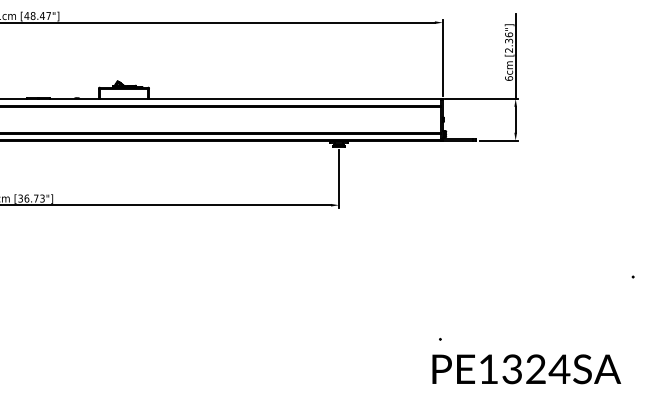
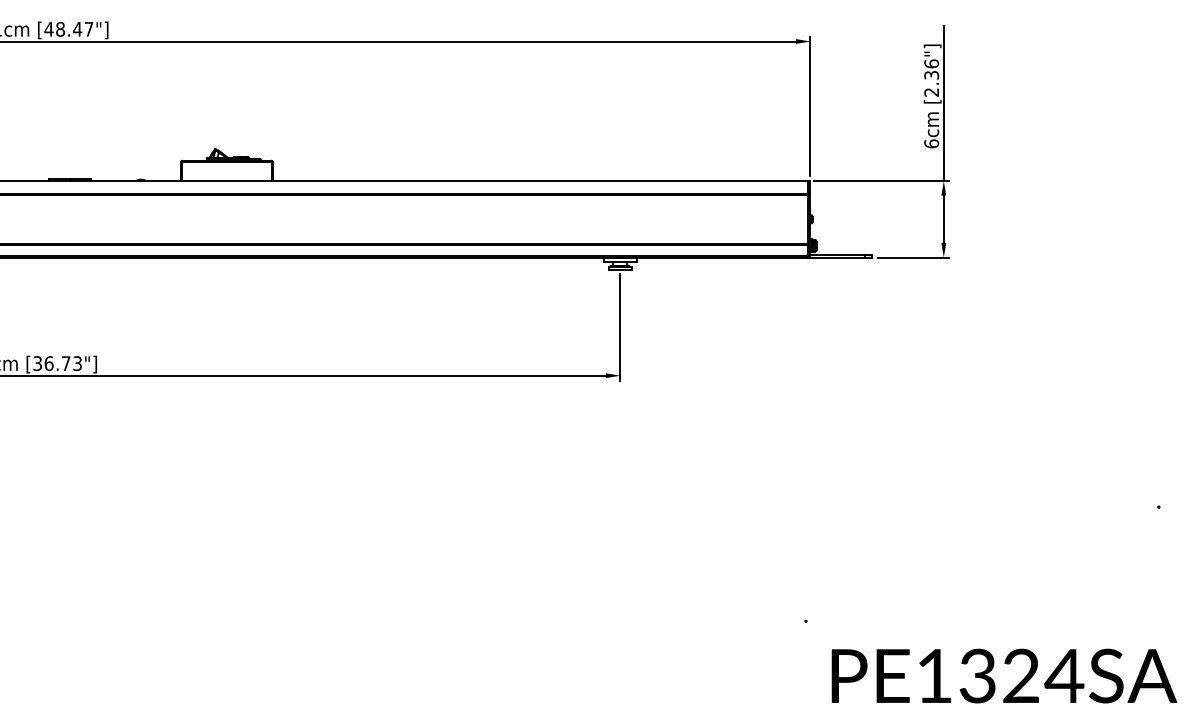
text: (526, 369) -> (1003, 676), moved

